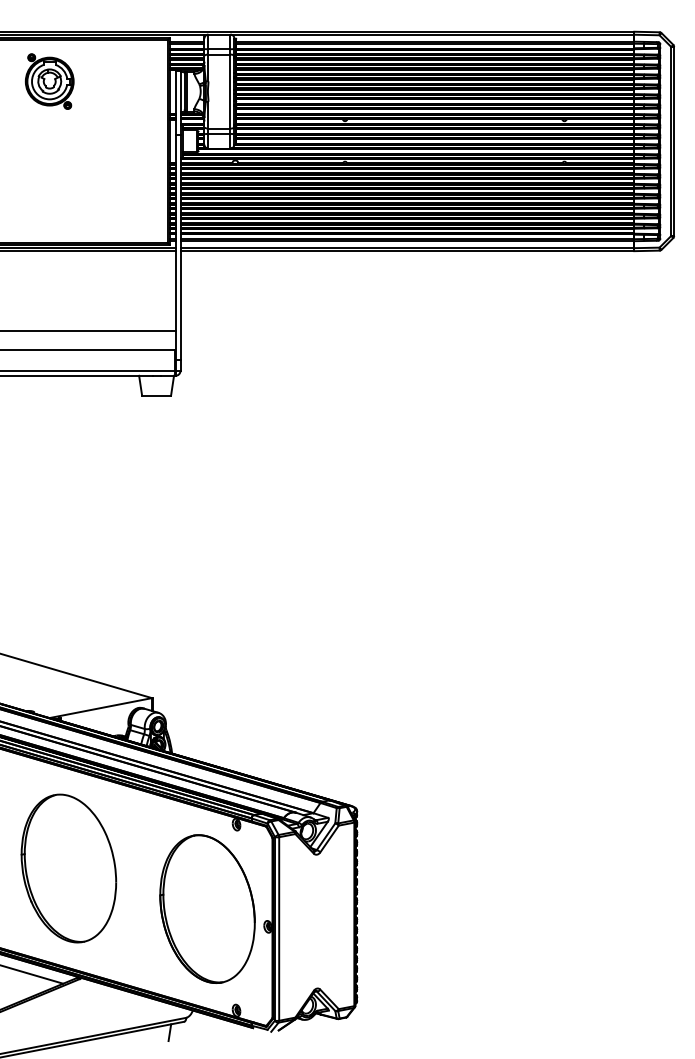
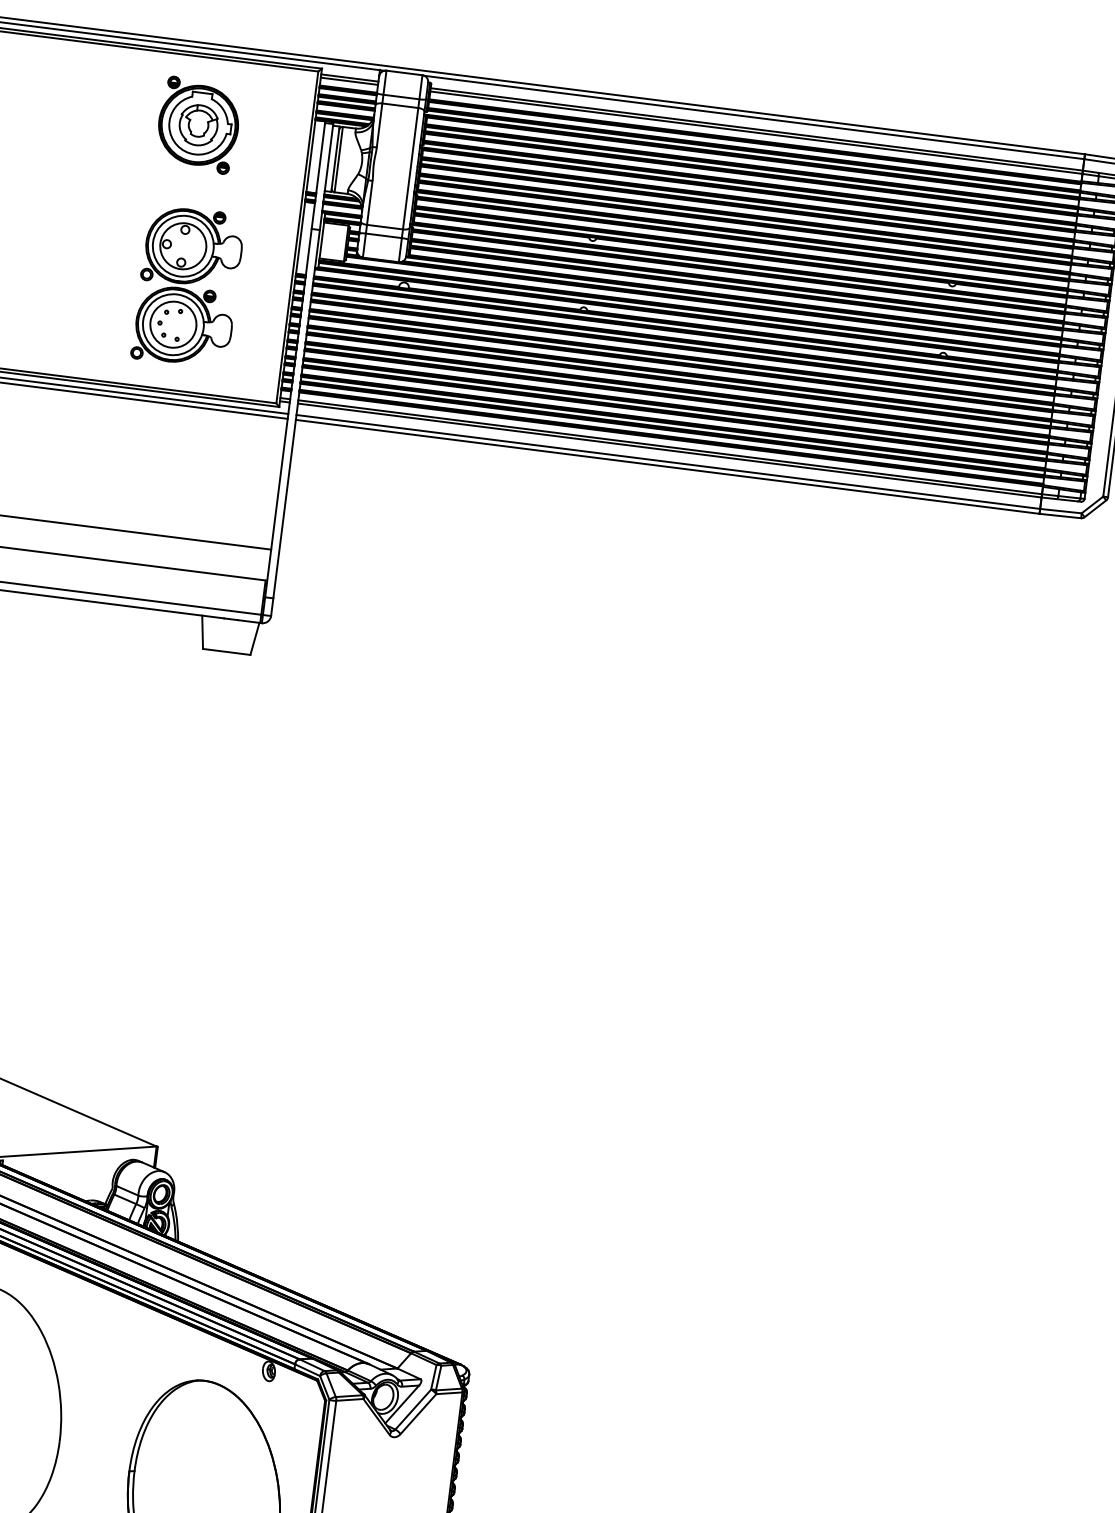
part: (49, 81) -> (198, 125), moved
part: (105, 179) -> (187, 286), added

